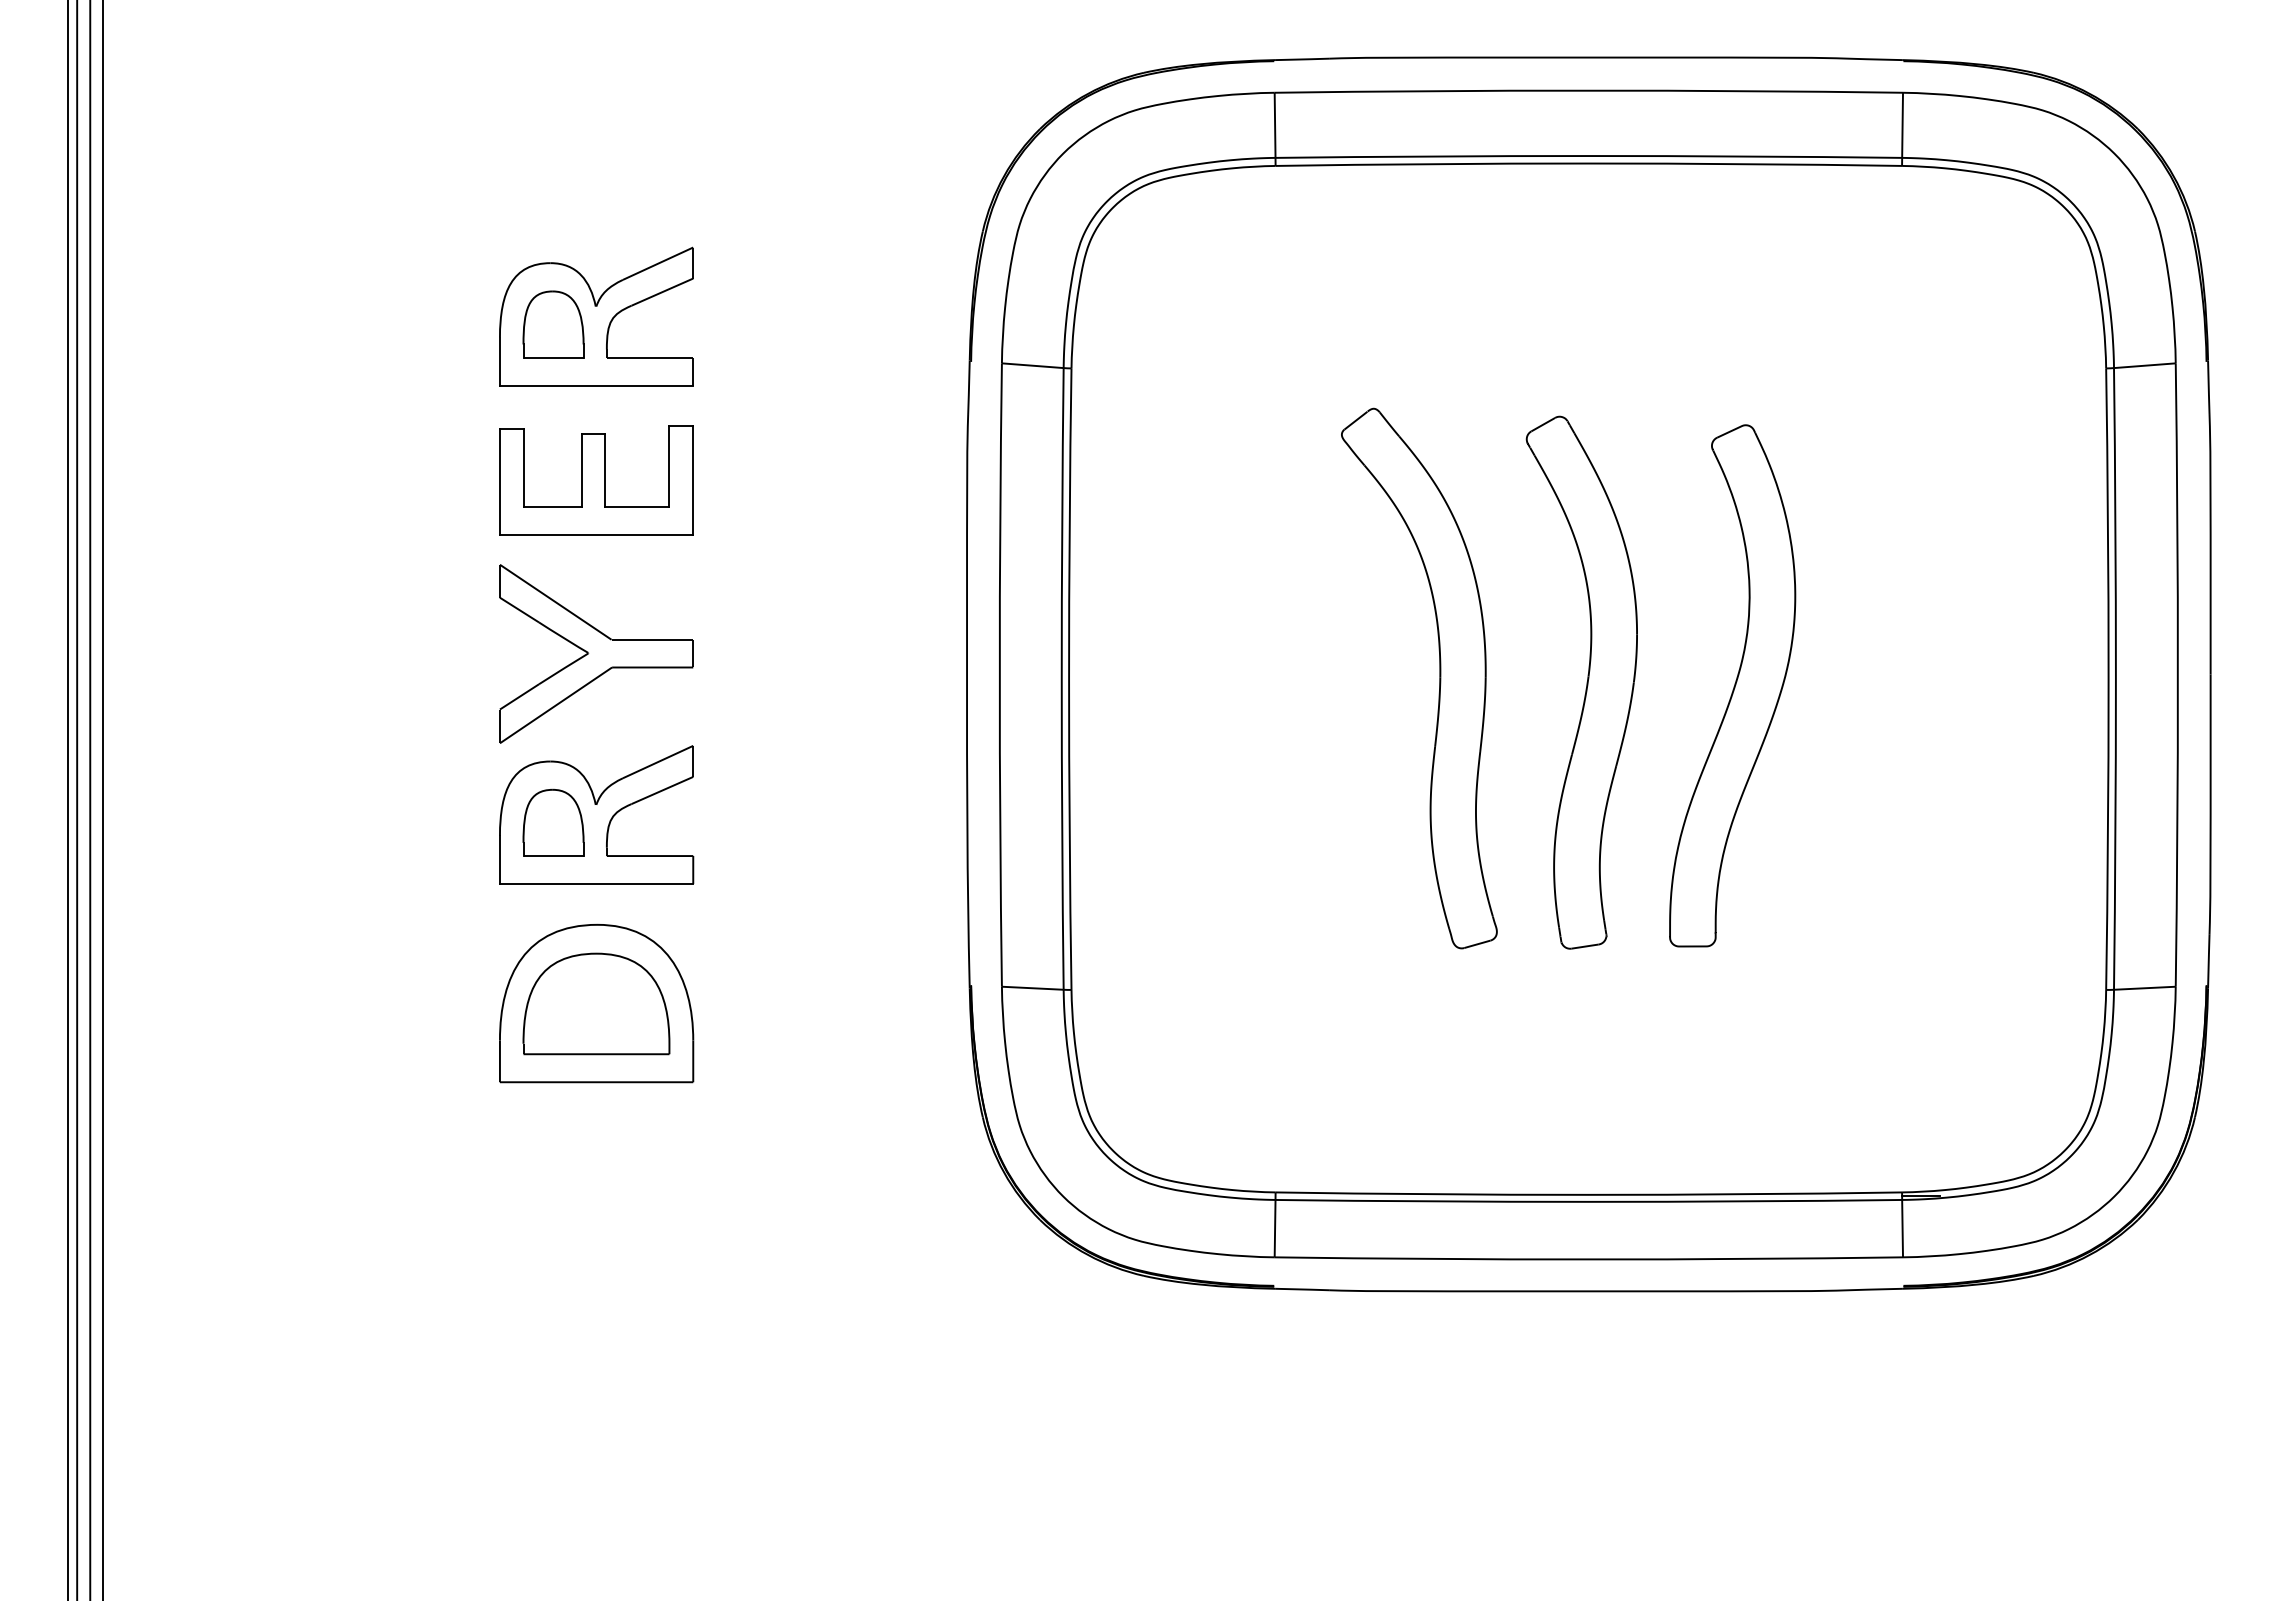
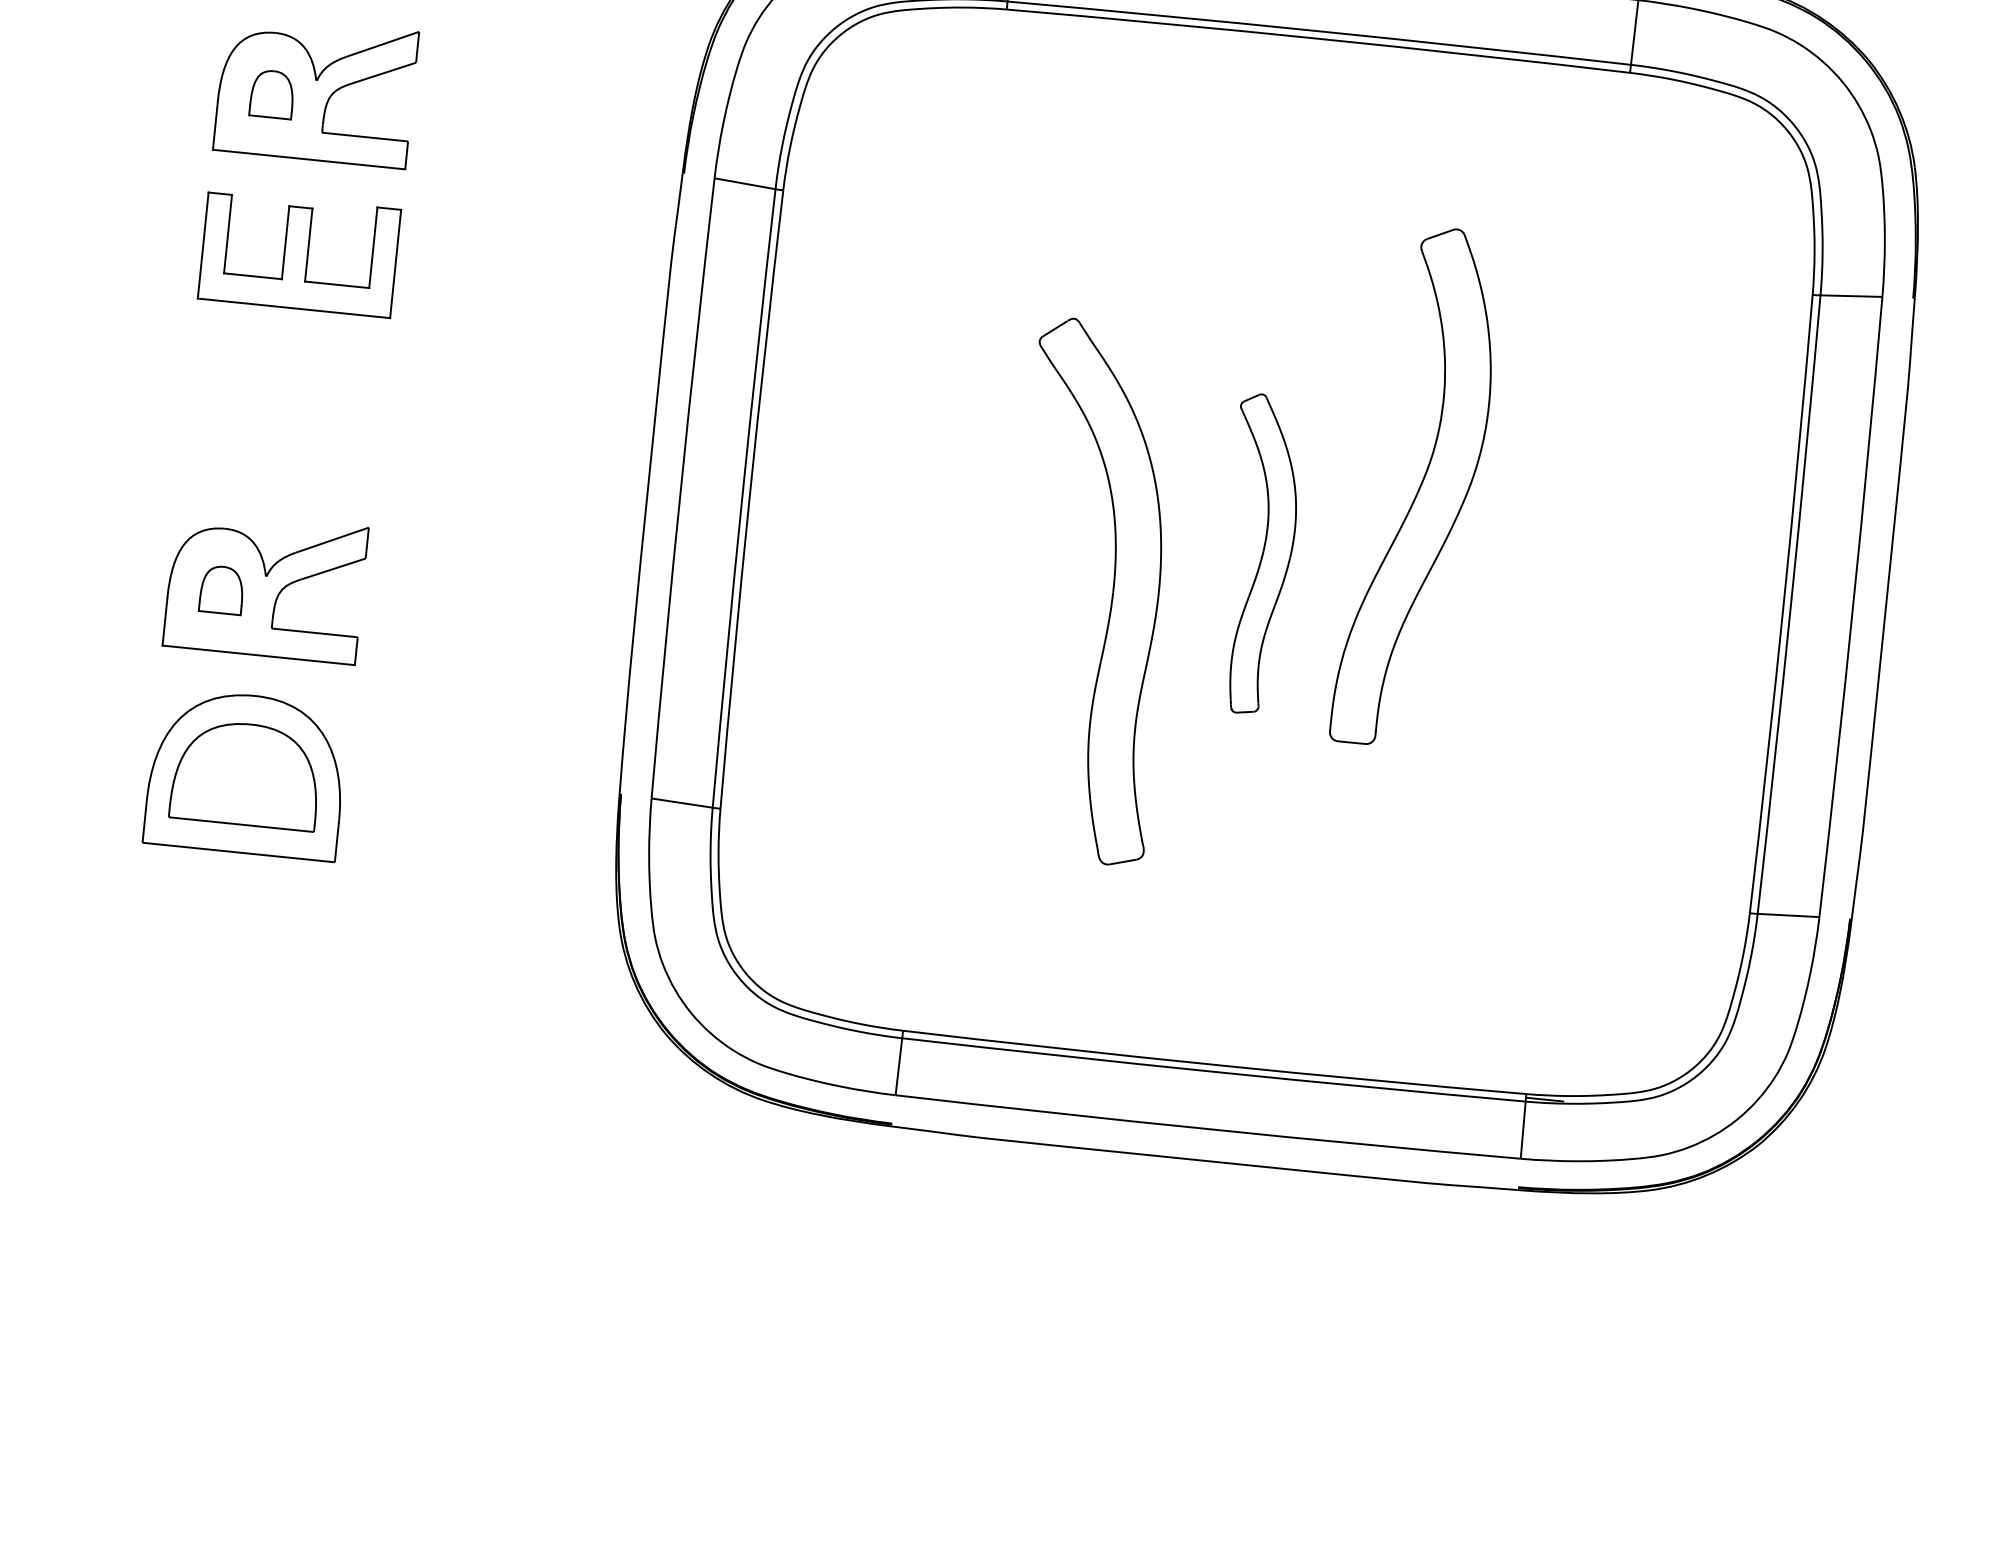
part: (553, 324) -> (272, 94), size x0.7
part: (596, 653) -> (281, 425), removed
part: (1439, 678) -> (1112, 593), moved
part: (1581, 682) -> (1258, 554), size x0.6
part: (1732, 685) -> (1417, 487), moved
part: (553, 822) -> (222, 589), size x0.7

